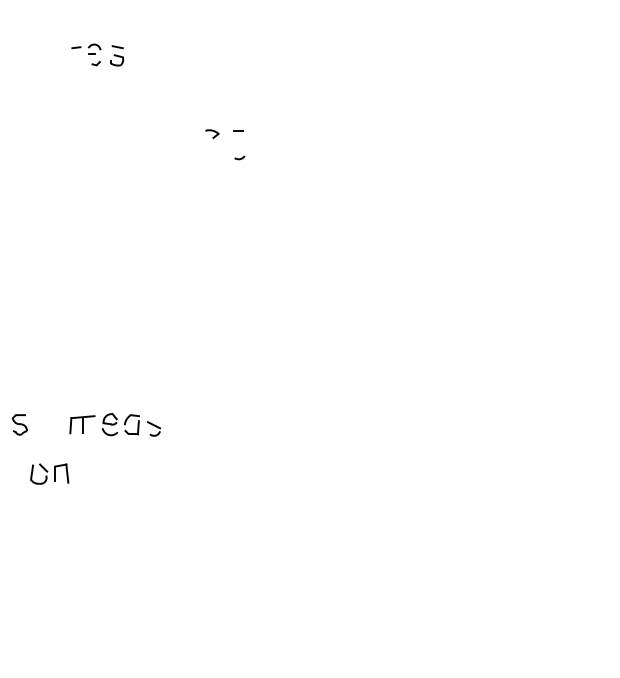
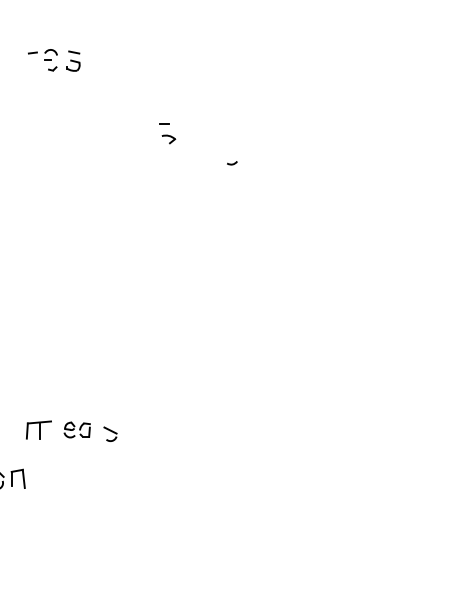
line: (238, 130) -> (164, 123), moved
arc: (239, 158) -> (231, 163), moved
part: (120, 424) -> (76, 429), size x0.7

